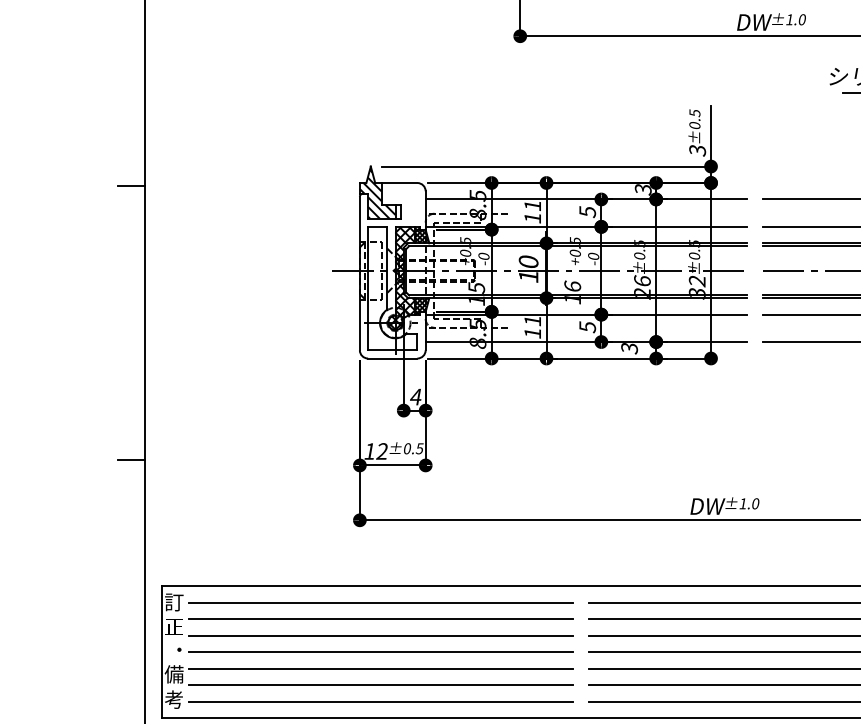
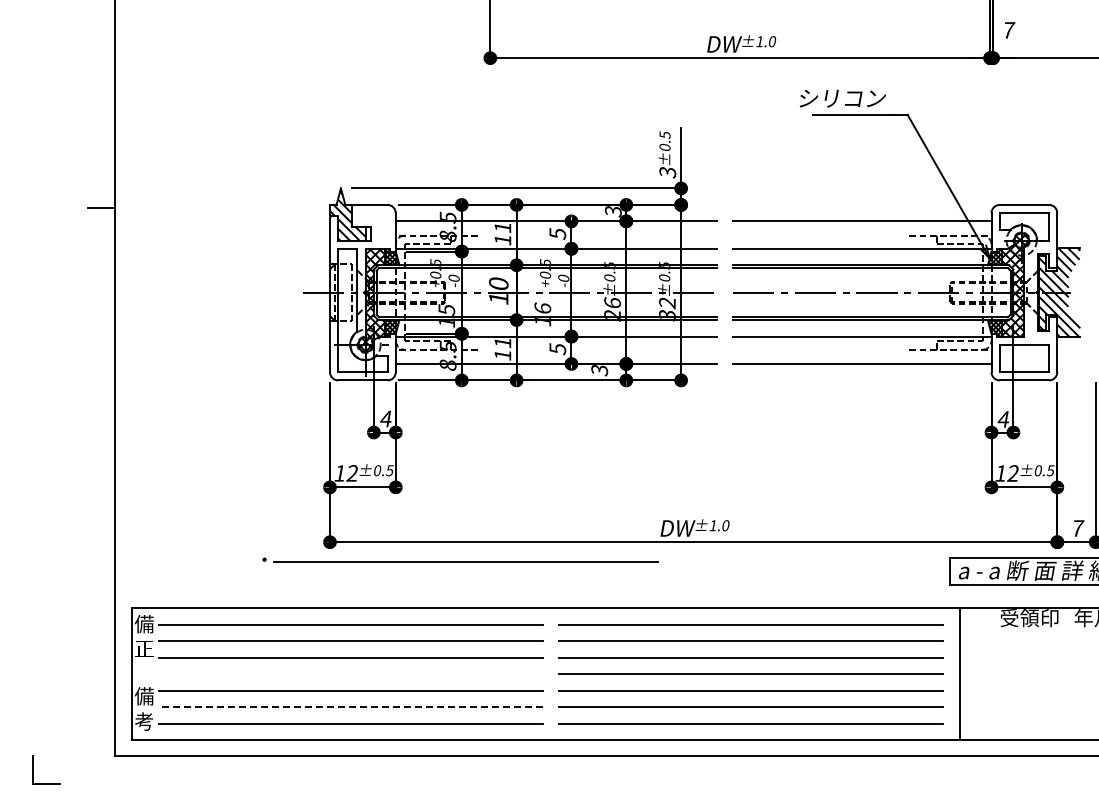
line: (131, 460) -> (101, 482), removed
text: (173, 602) -> (143, 624), 訂 -> 備
part: (375, 649) -> (460, 559), moved
line: (381, 685) -> (351, 707), solid -> dashed

